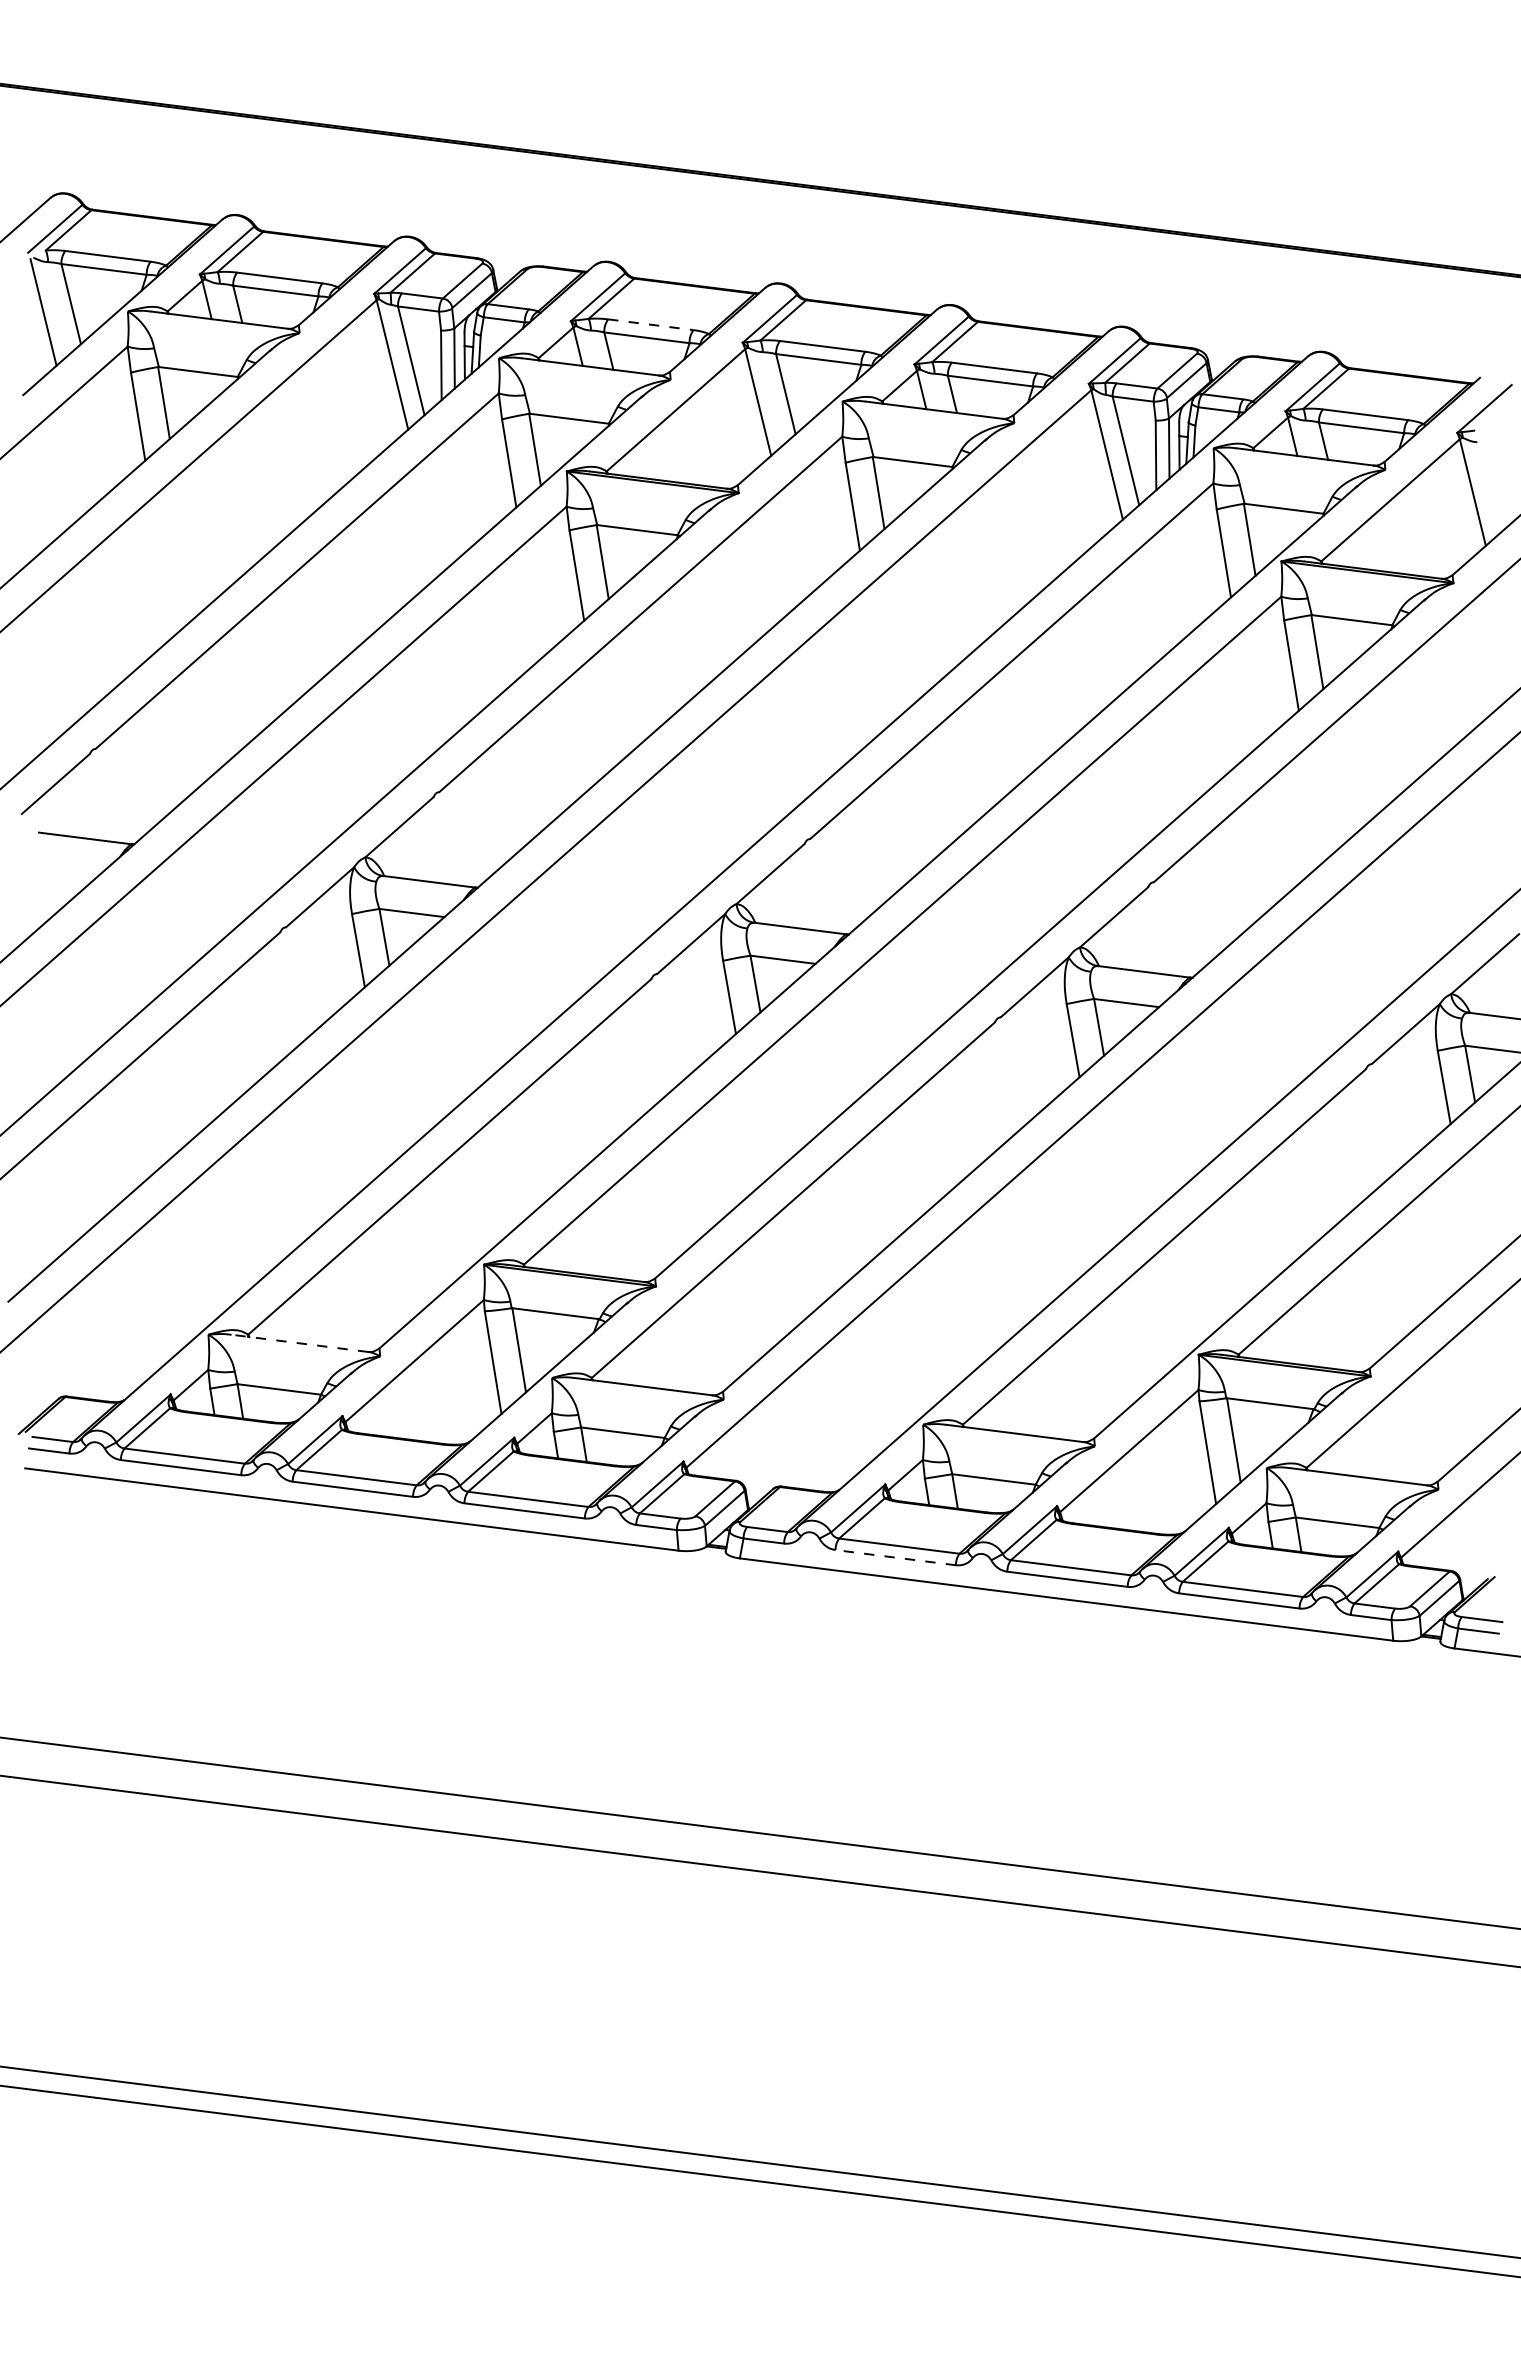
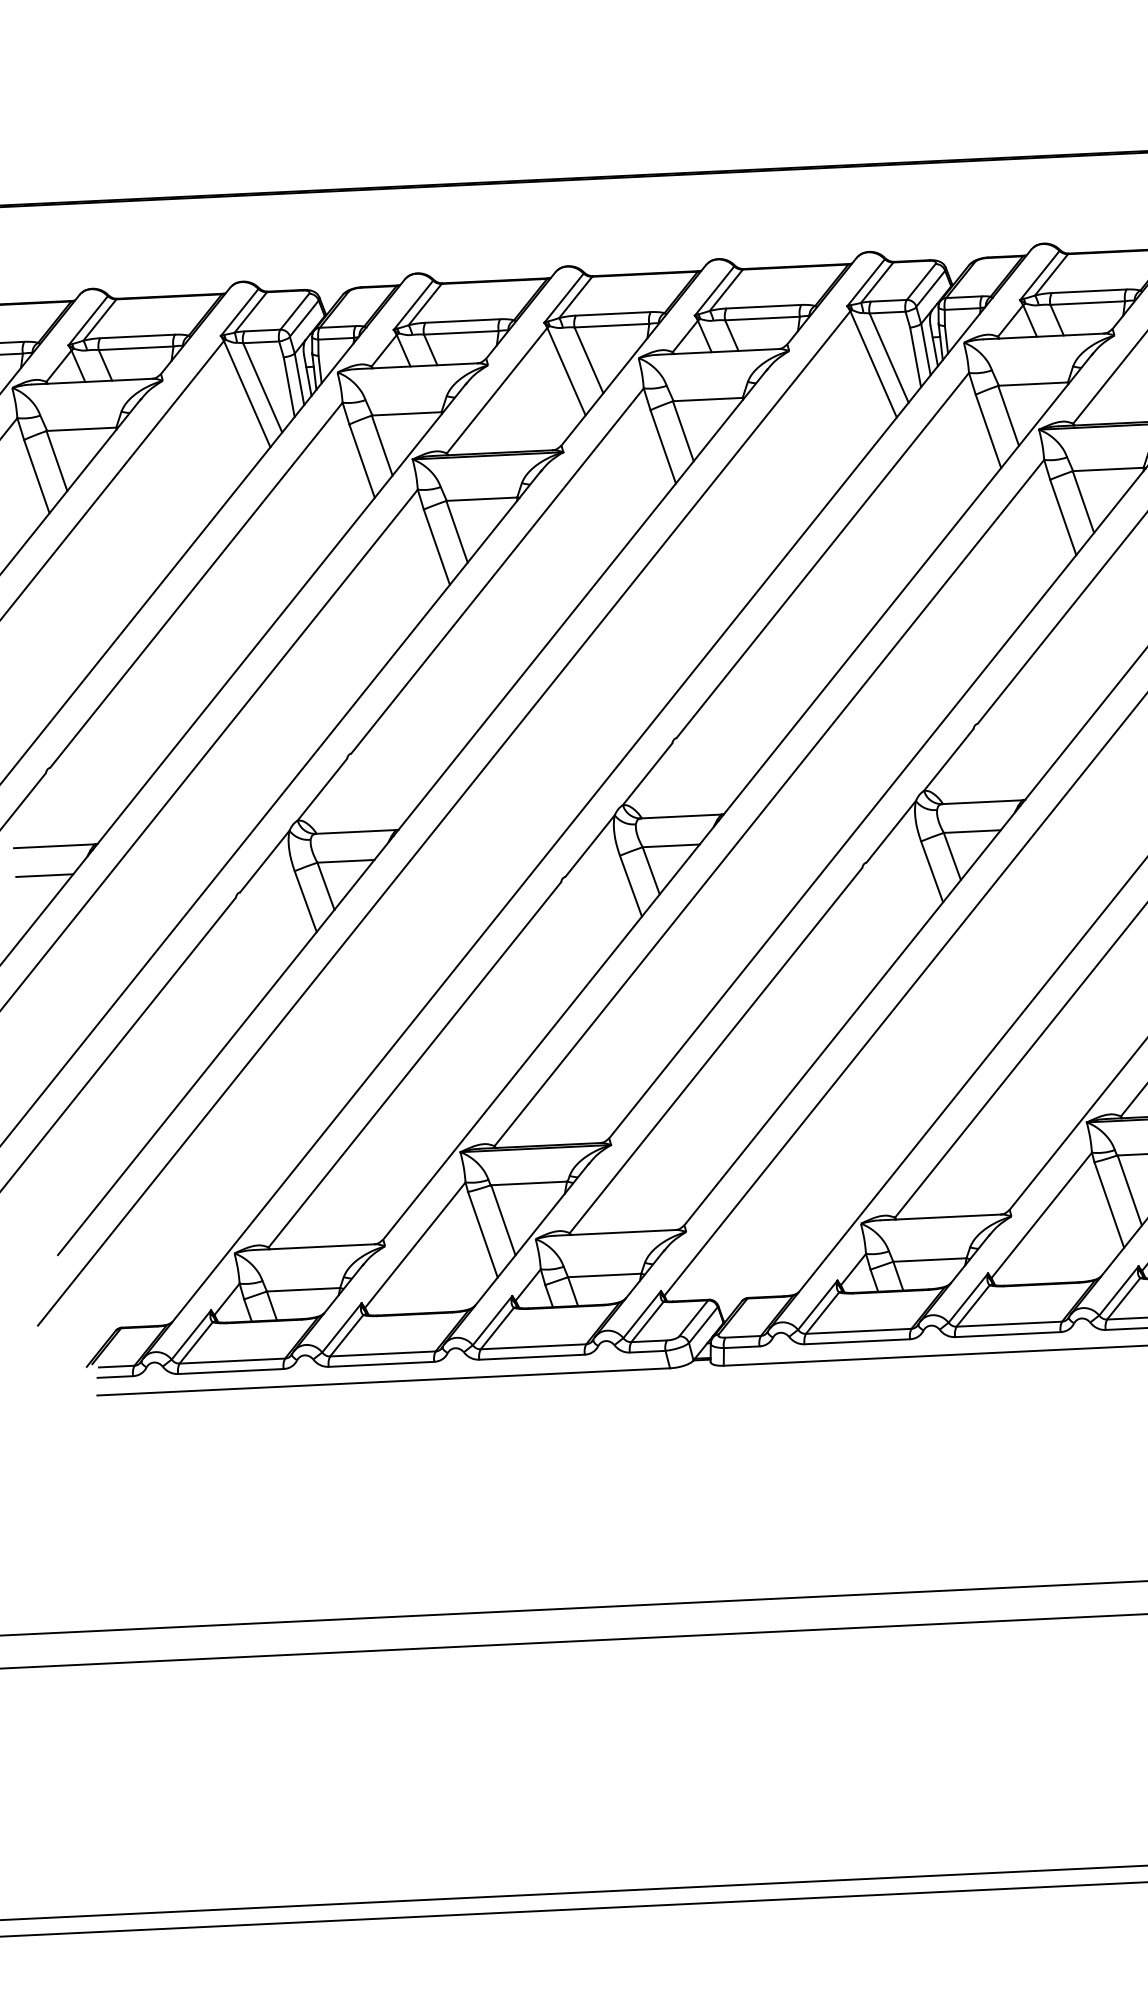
line: (650, 324) -> (462, 320), dashed -> solid
line: (67, 869) -> (44, 875), added
line: (299, 1343) -> (313, 1247), dashed -> solid
line: (895, 1557) -> (857, 1341), dashed -> solid

